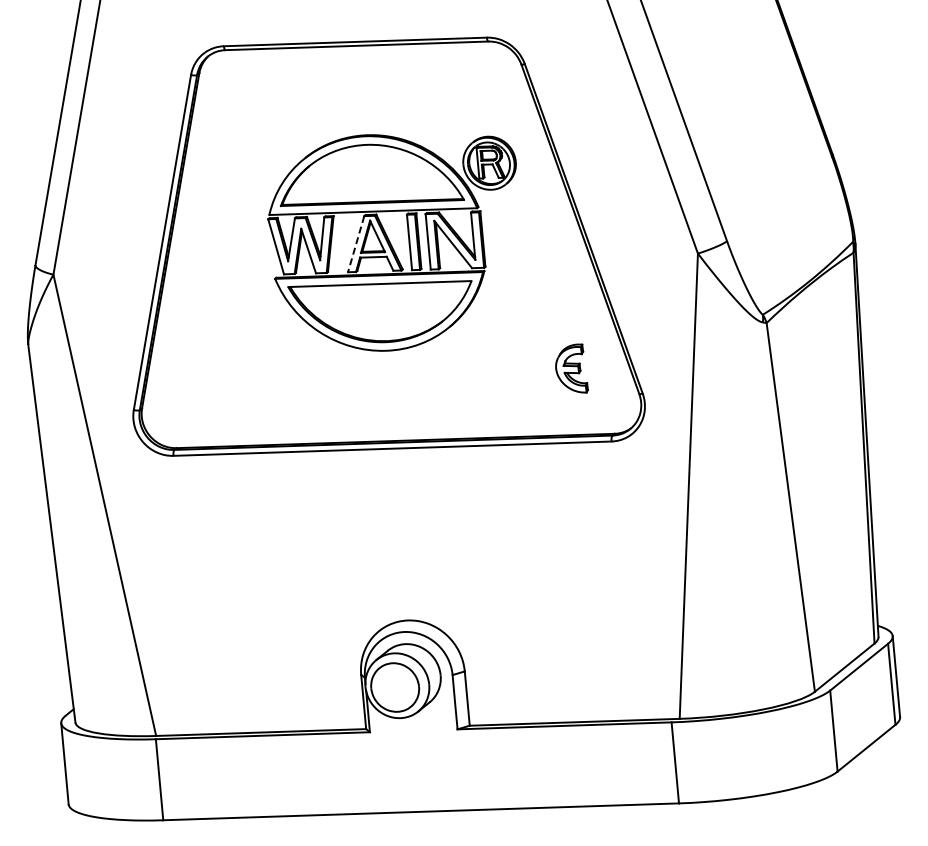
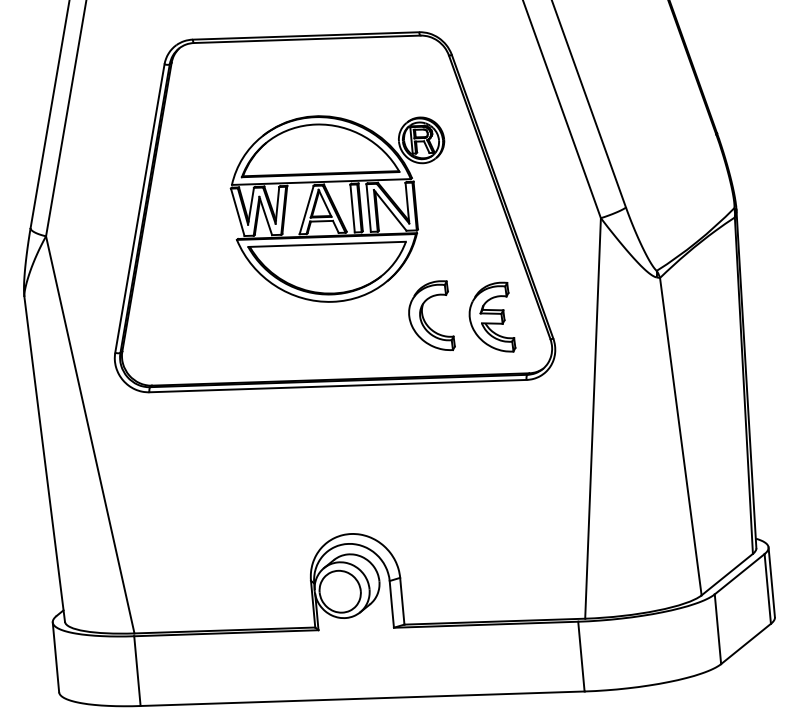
line: (356, 244) -> (306, 210), dashed -> solid
part: (492, 368) -> (424, 317), added
part: (571, 368) -> (492, 317), size x1.67

